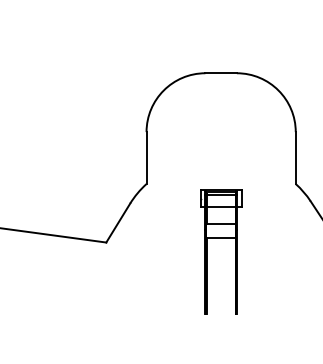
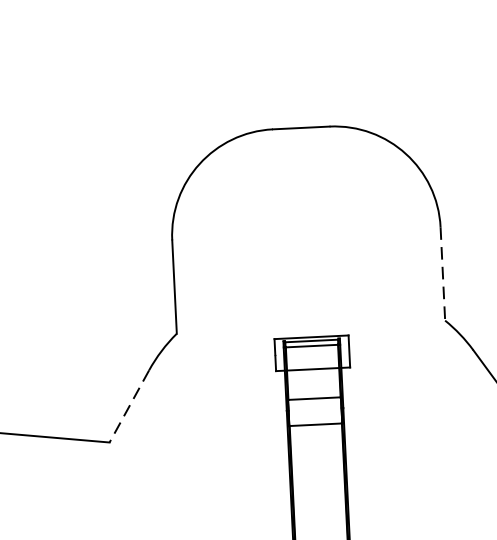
line: (295, 158) -> (442, 274), solid -> dashed
line: (118, 223) -> (129, 407), solid -> dashed

